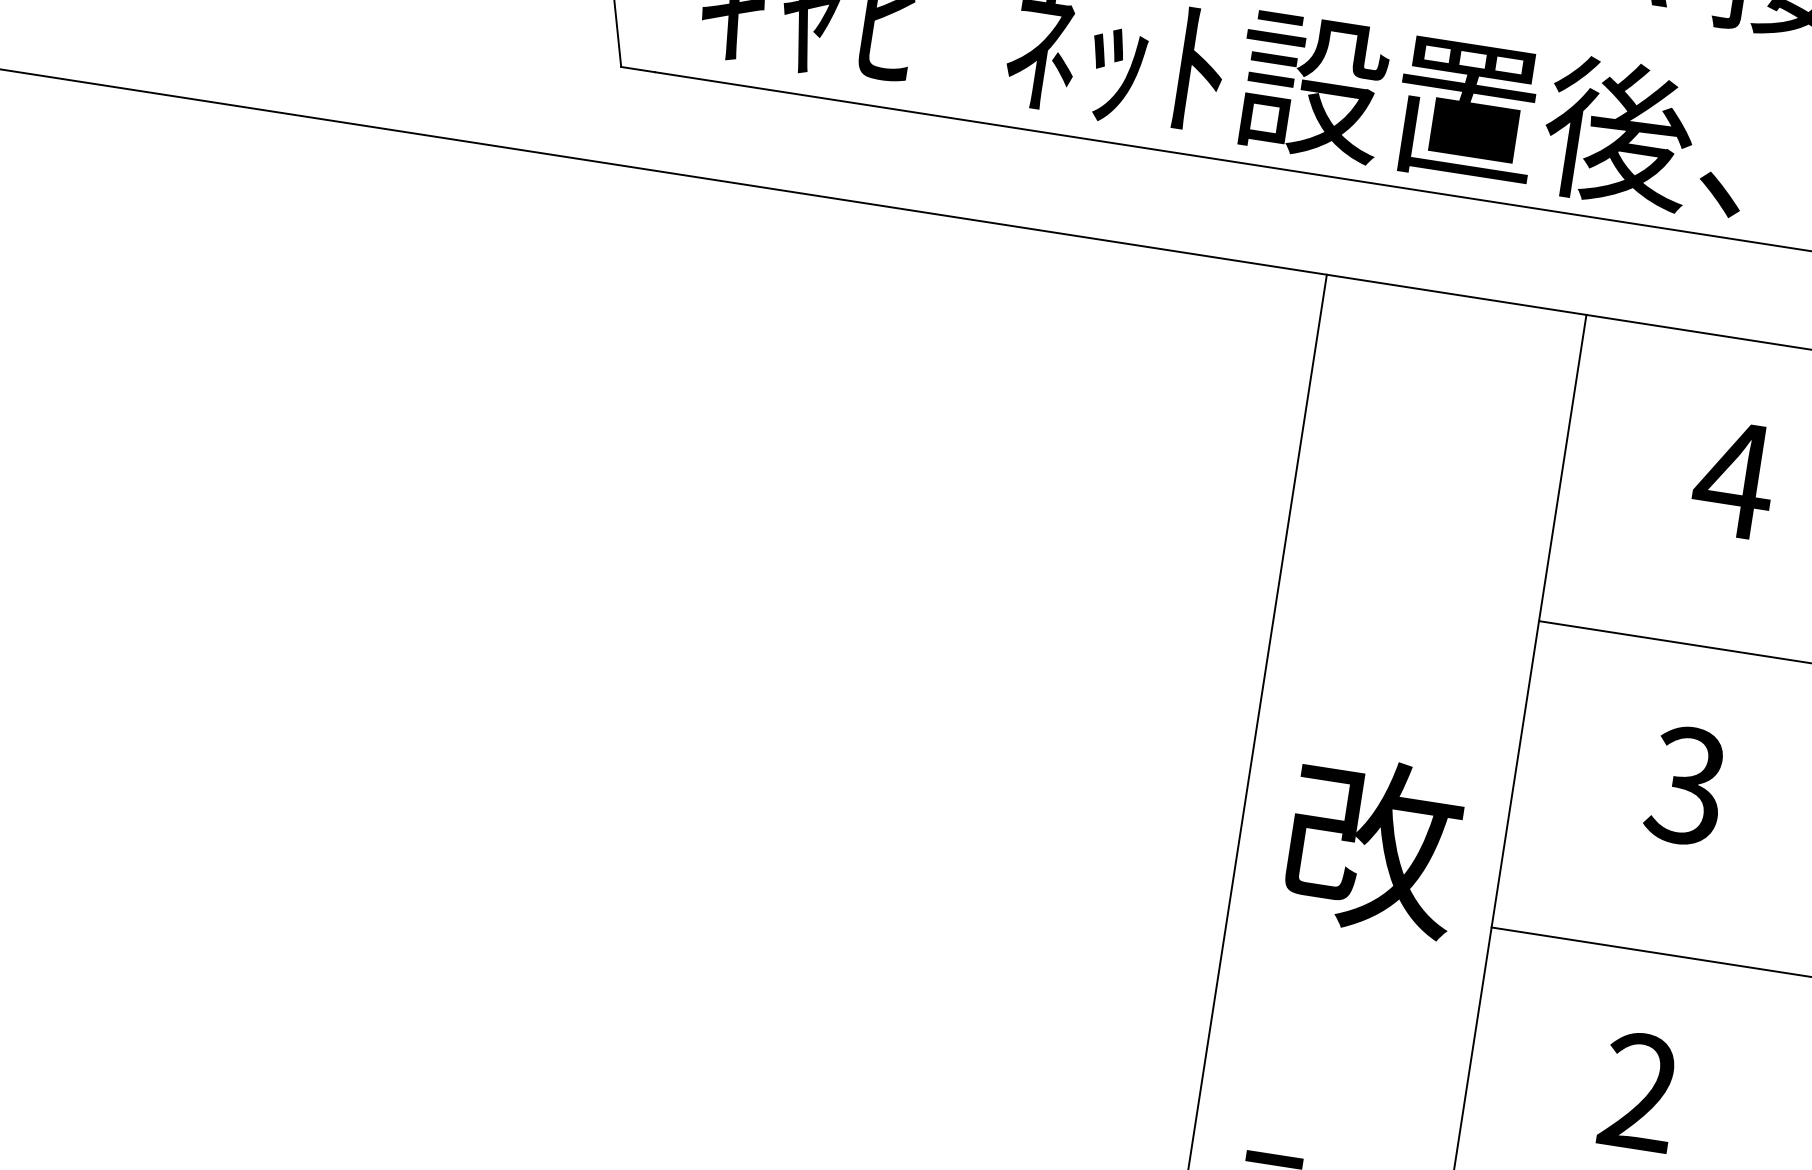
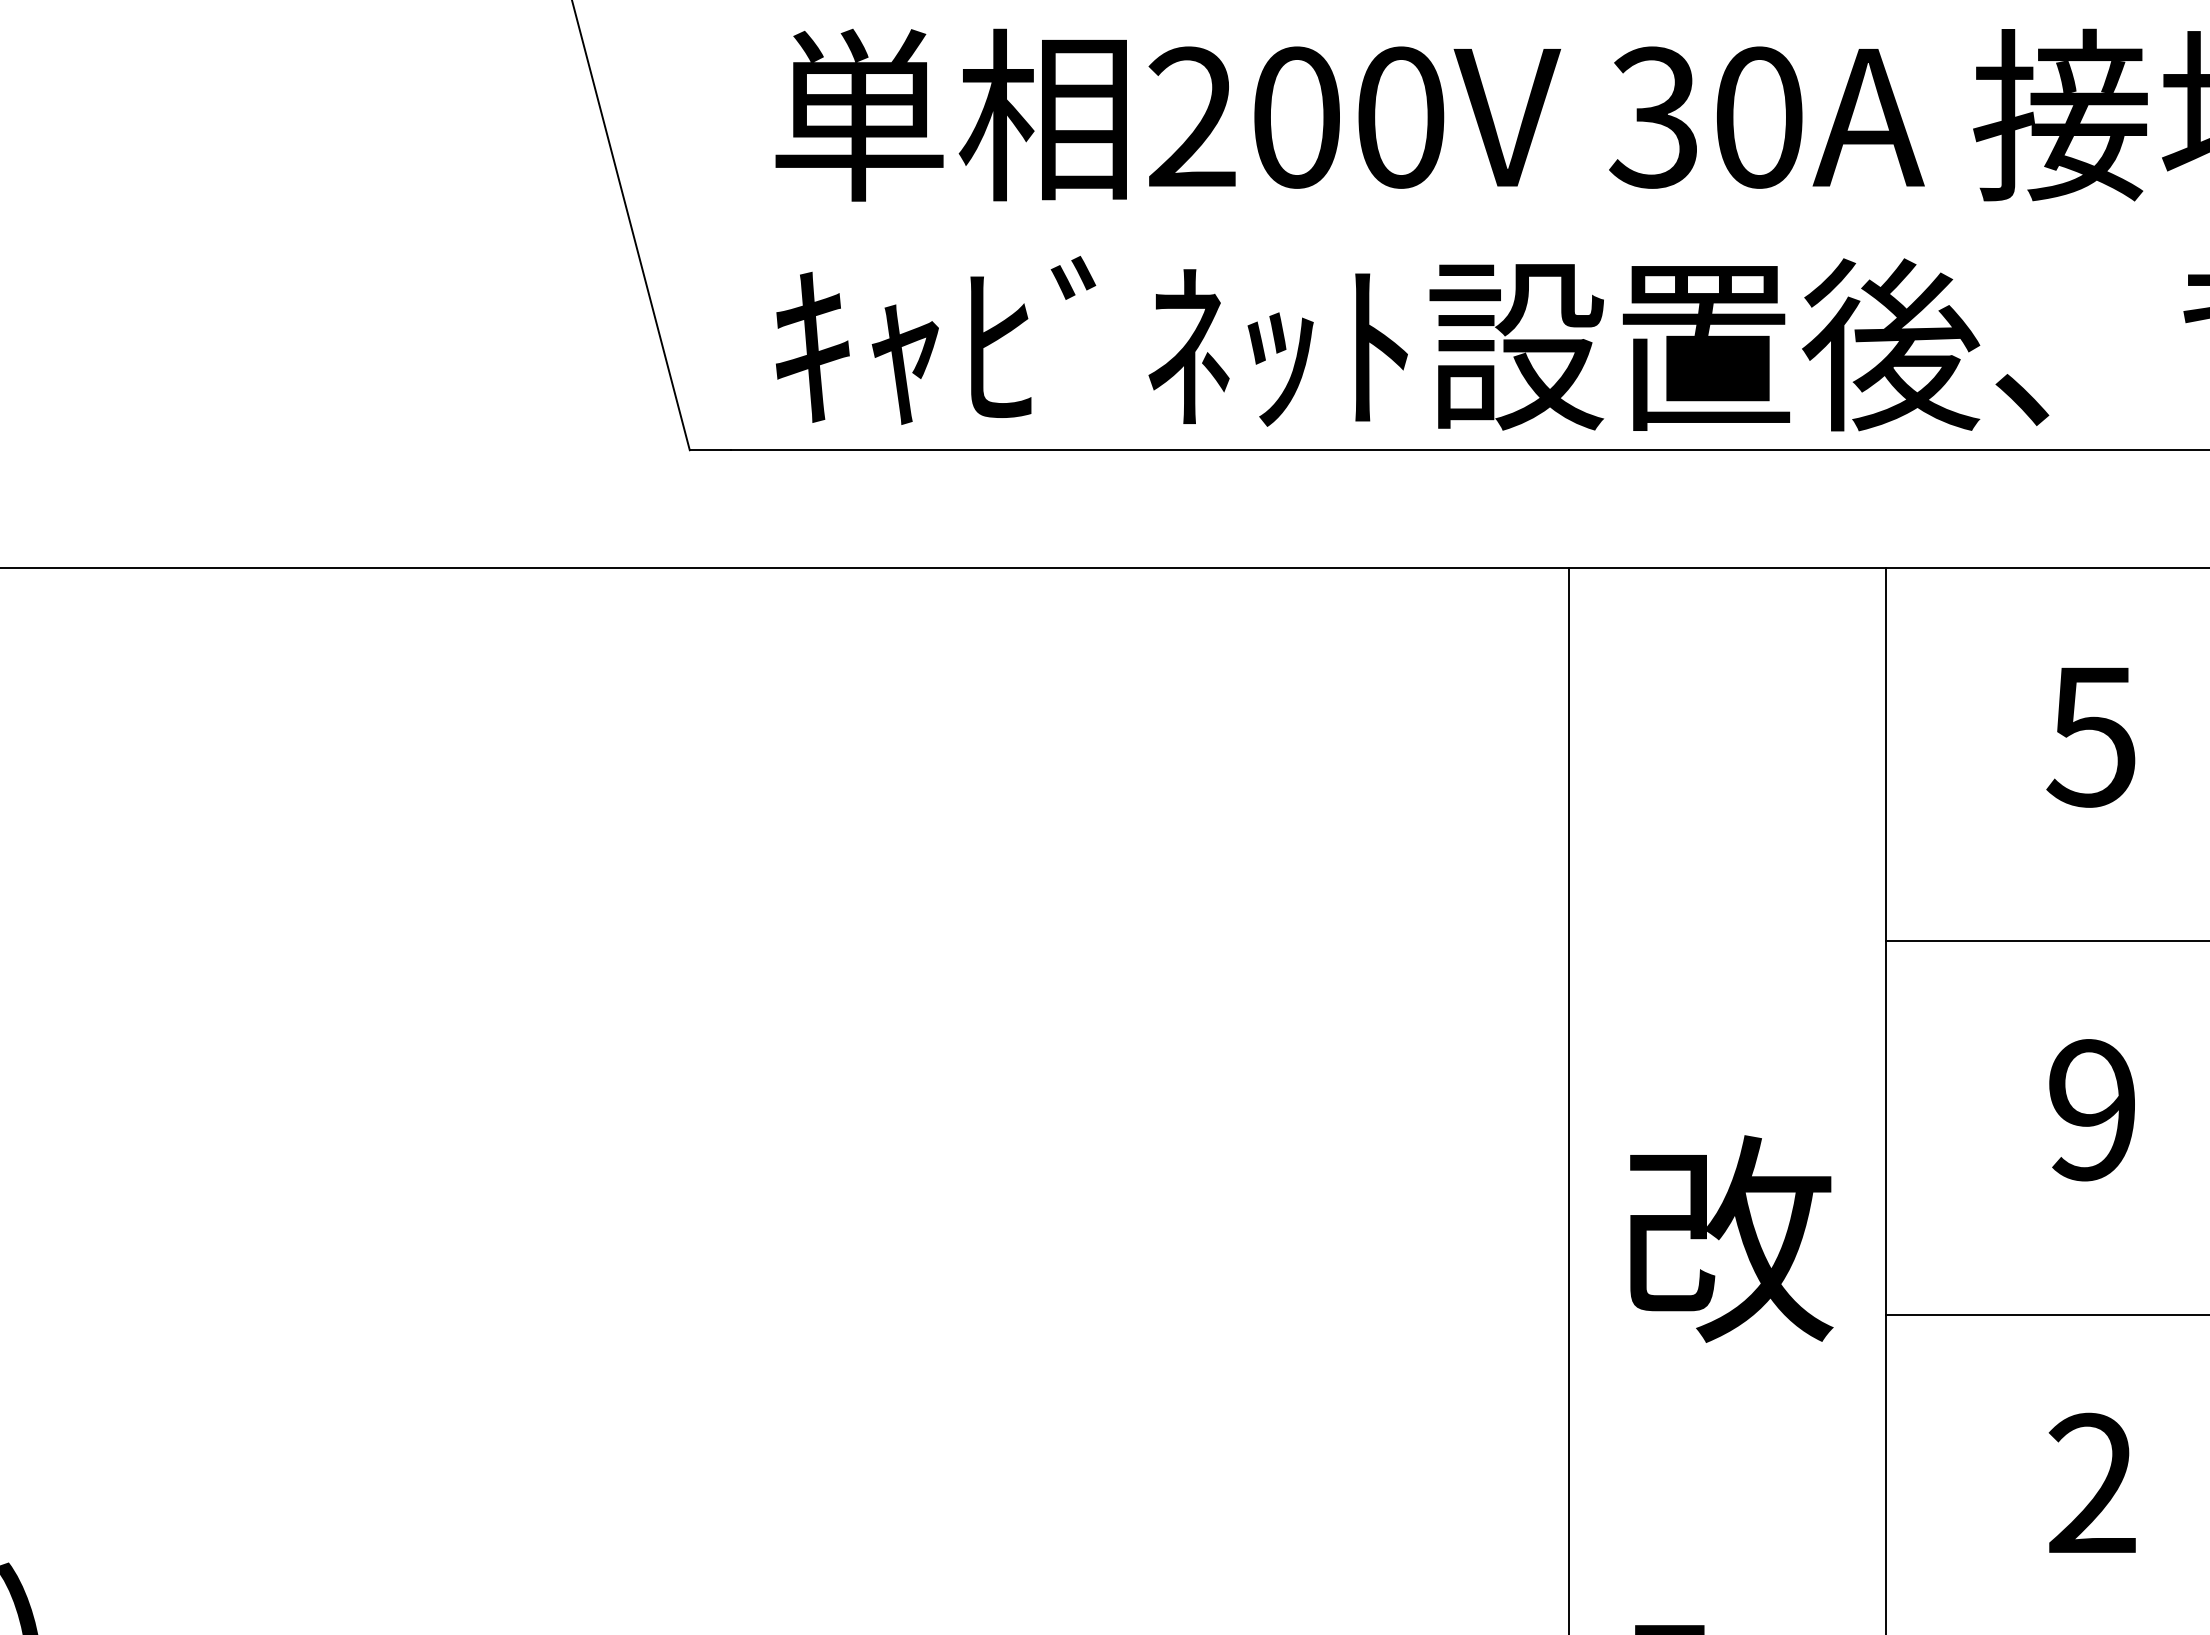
text: (1733, 480) -> (2091, 737), 4 -> 5
text: (1685, 785) -> (2090, 1110), 3 -> 9

